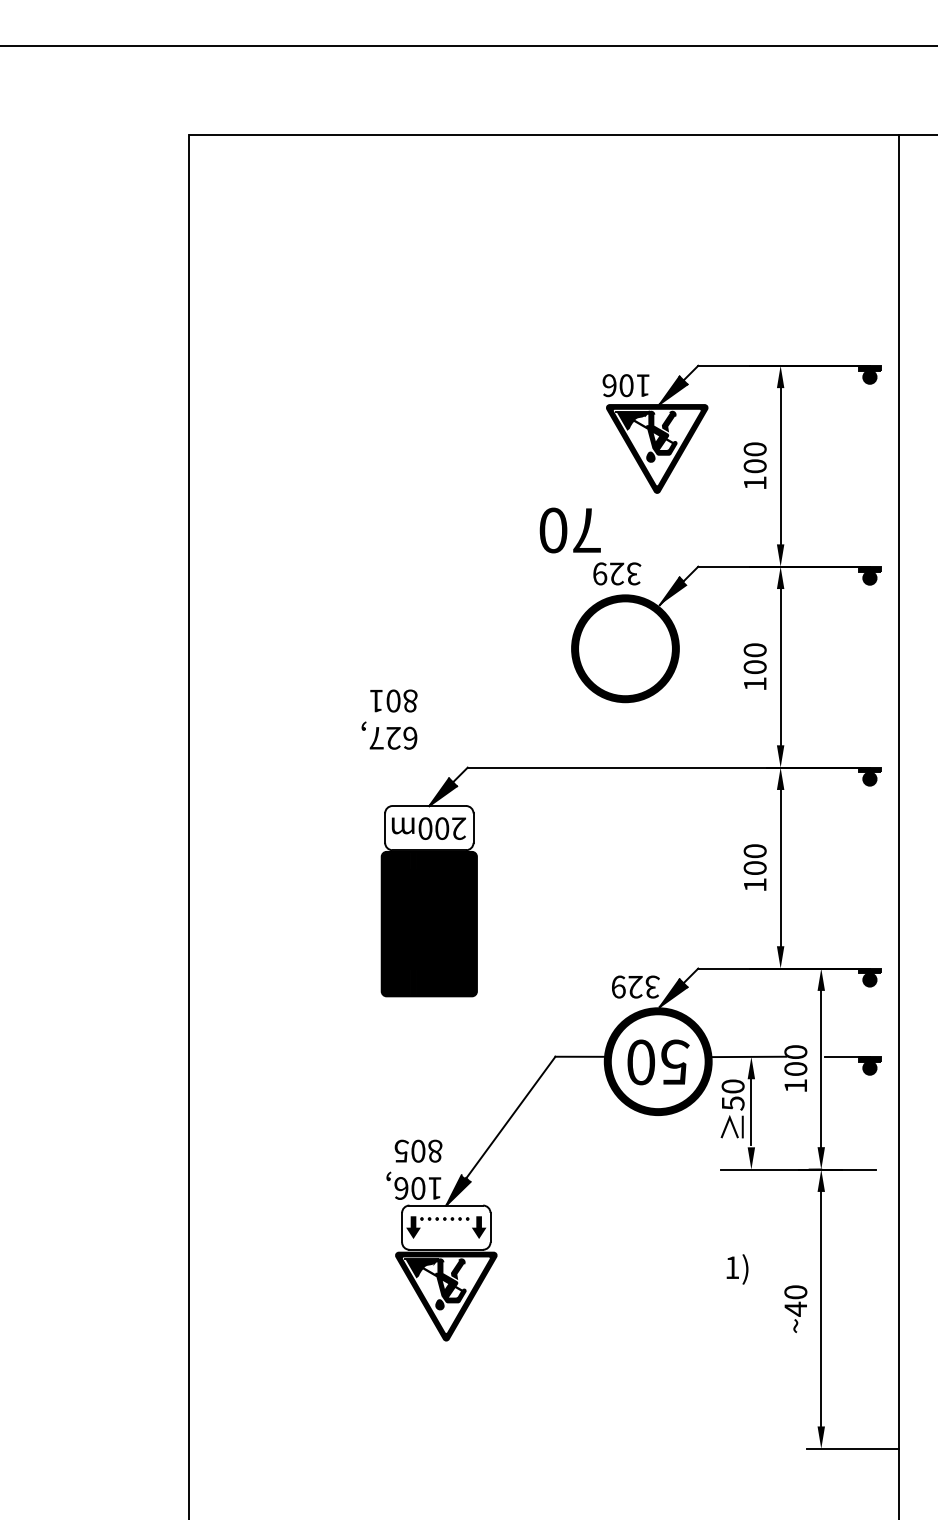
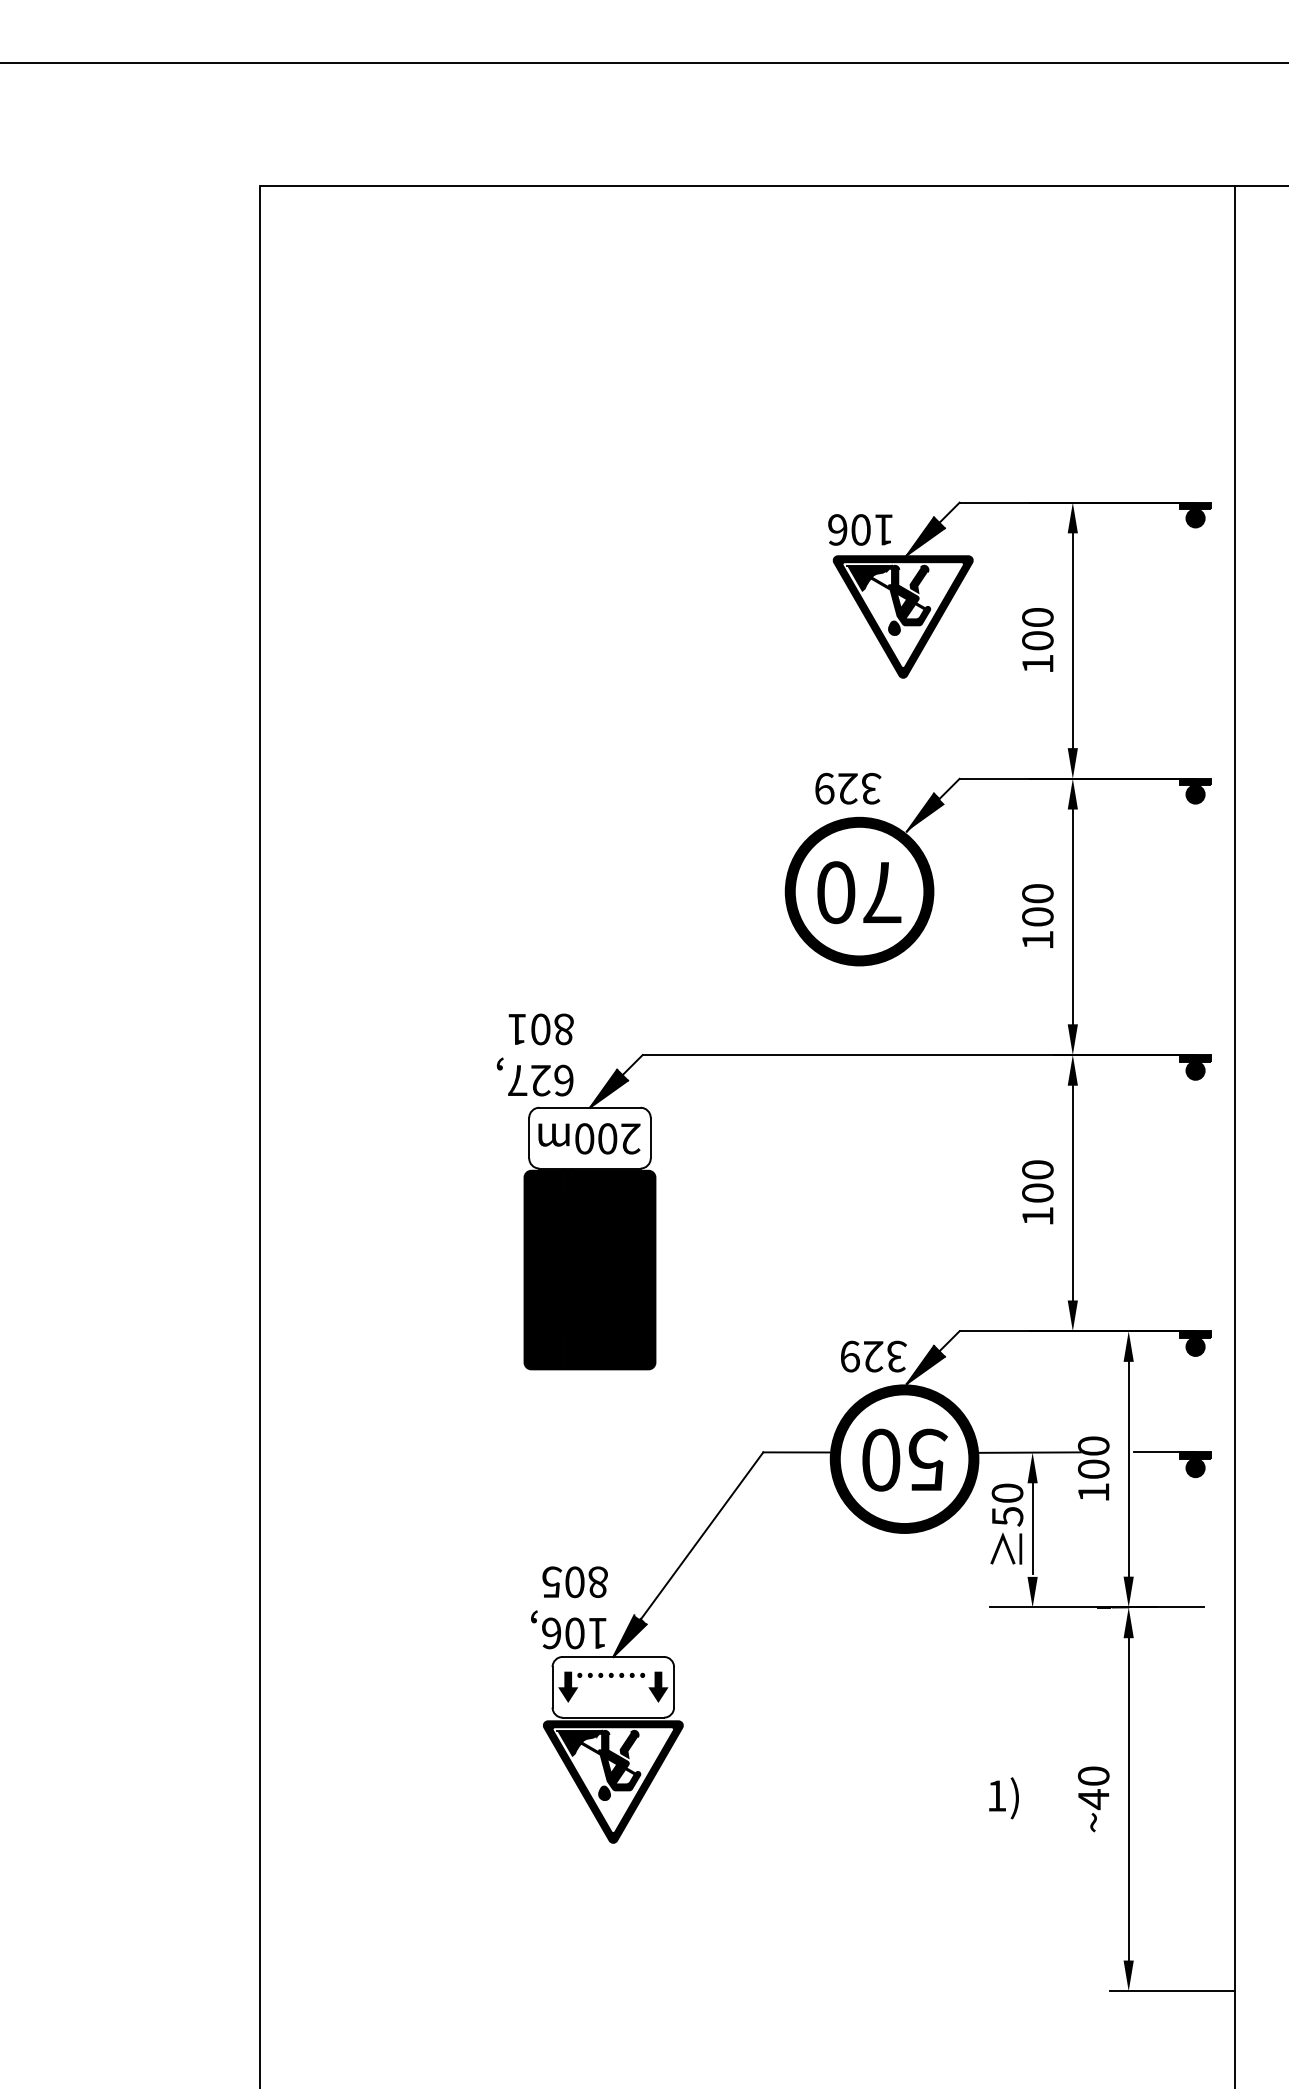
text: (569, 530) -> (858, 892), moved
text: (389, 719) -> (535, 1054), moved
text: (737, 1269) -> (1003, 1798), moved

